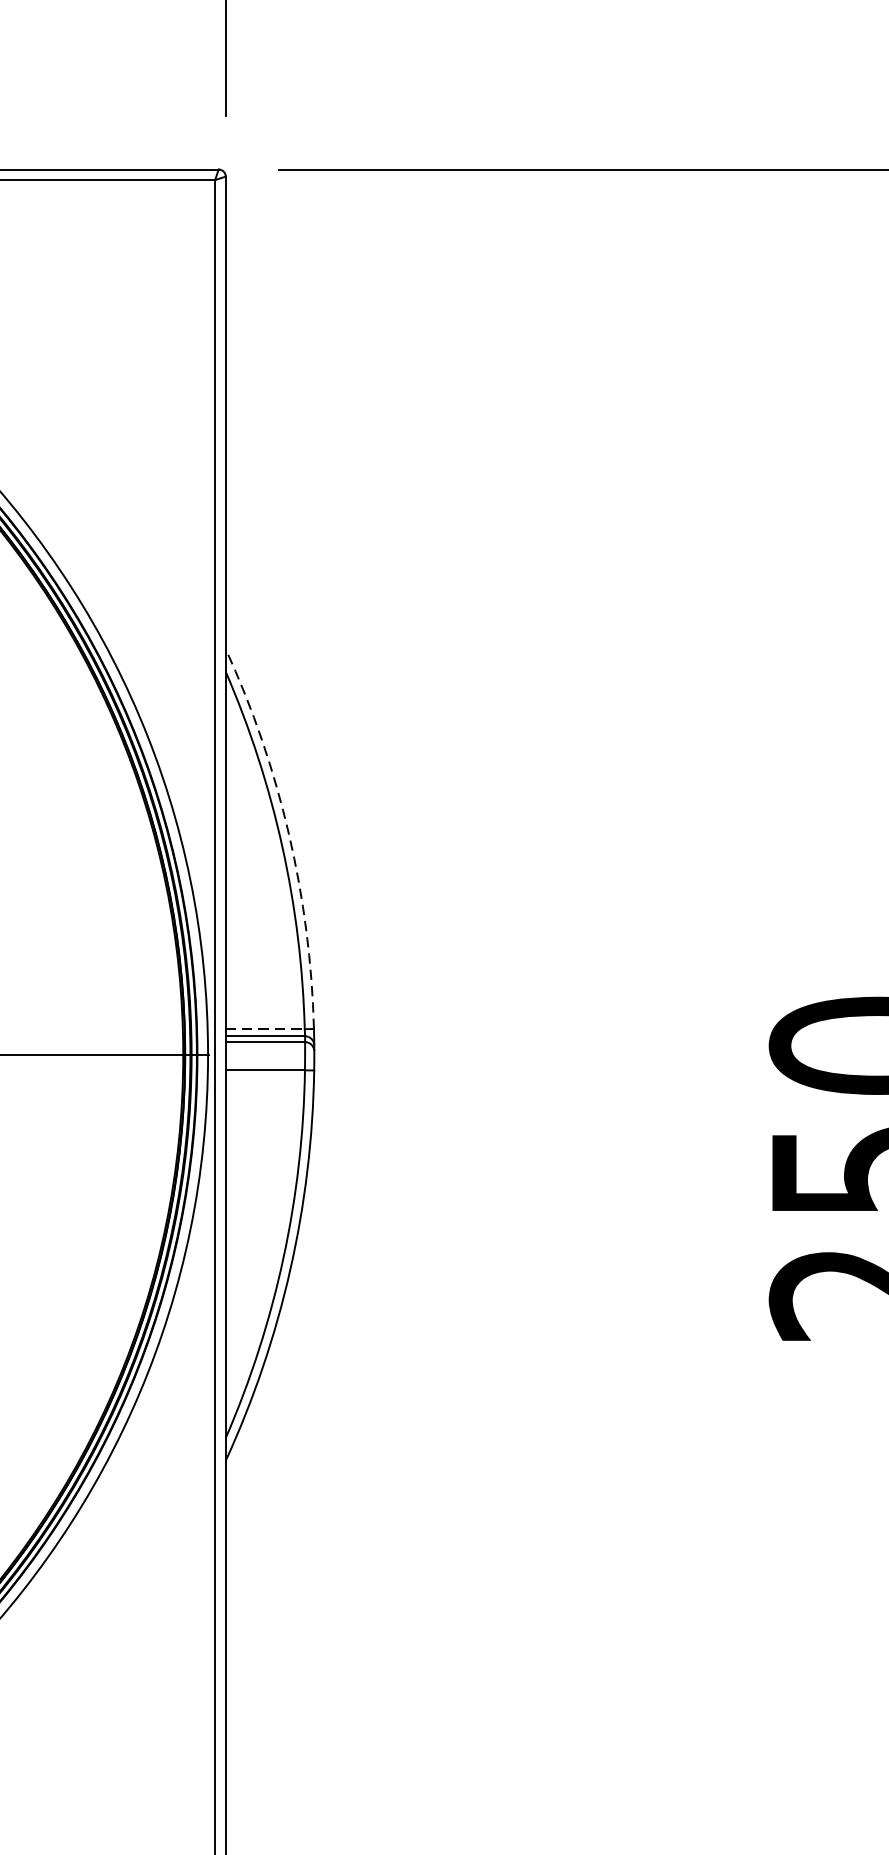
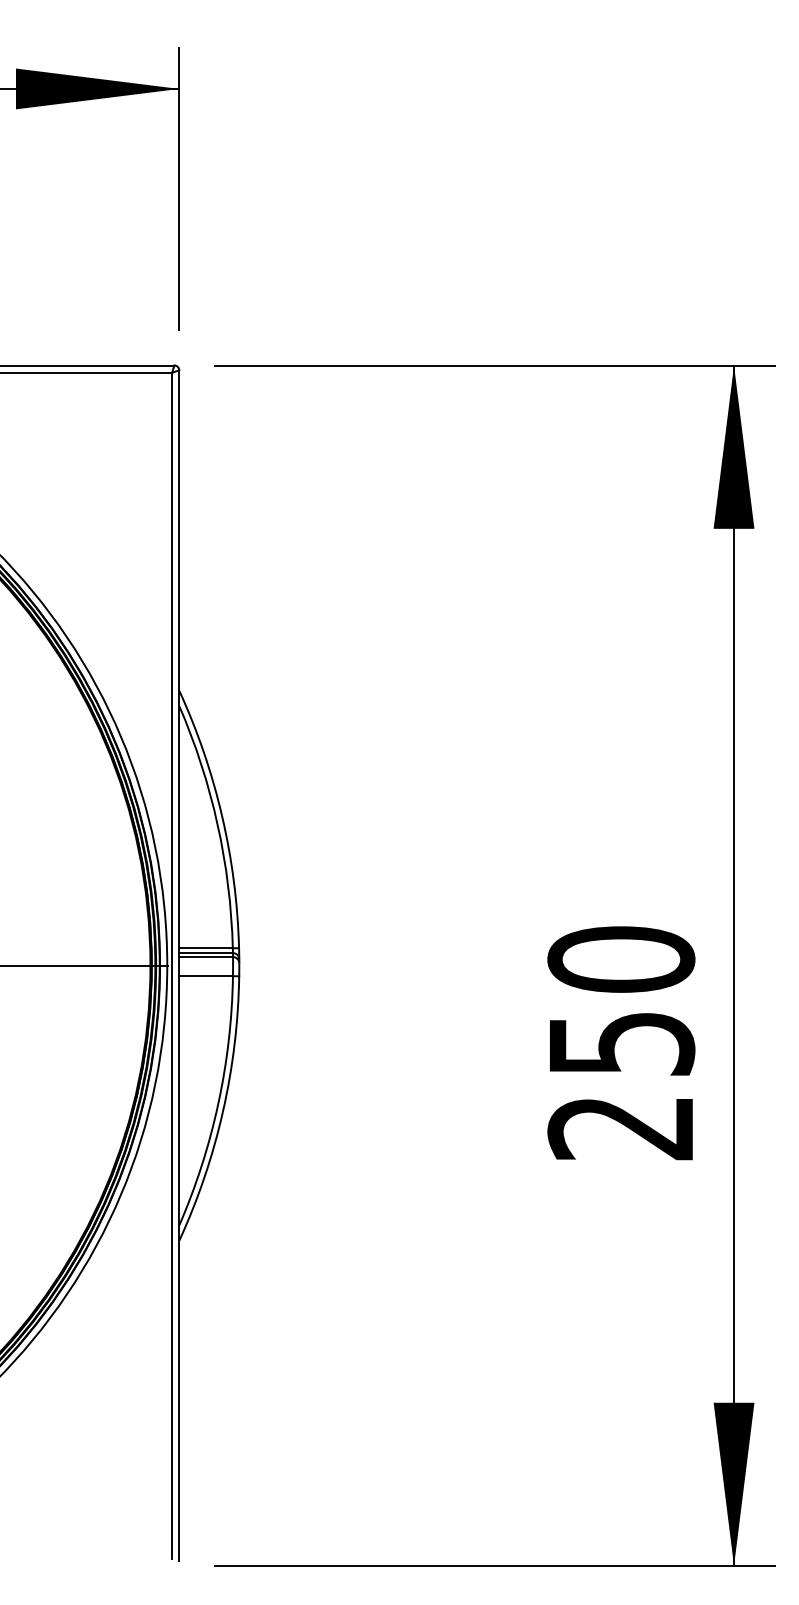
arc: (289, 834) -> (222, 816), dashed -> solid
line: (265, 1029) -> (206, 948), dashed -> solid

